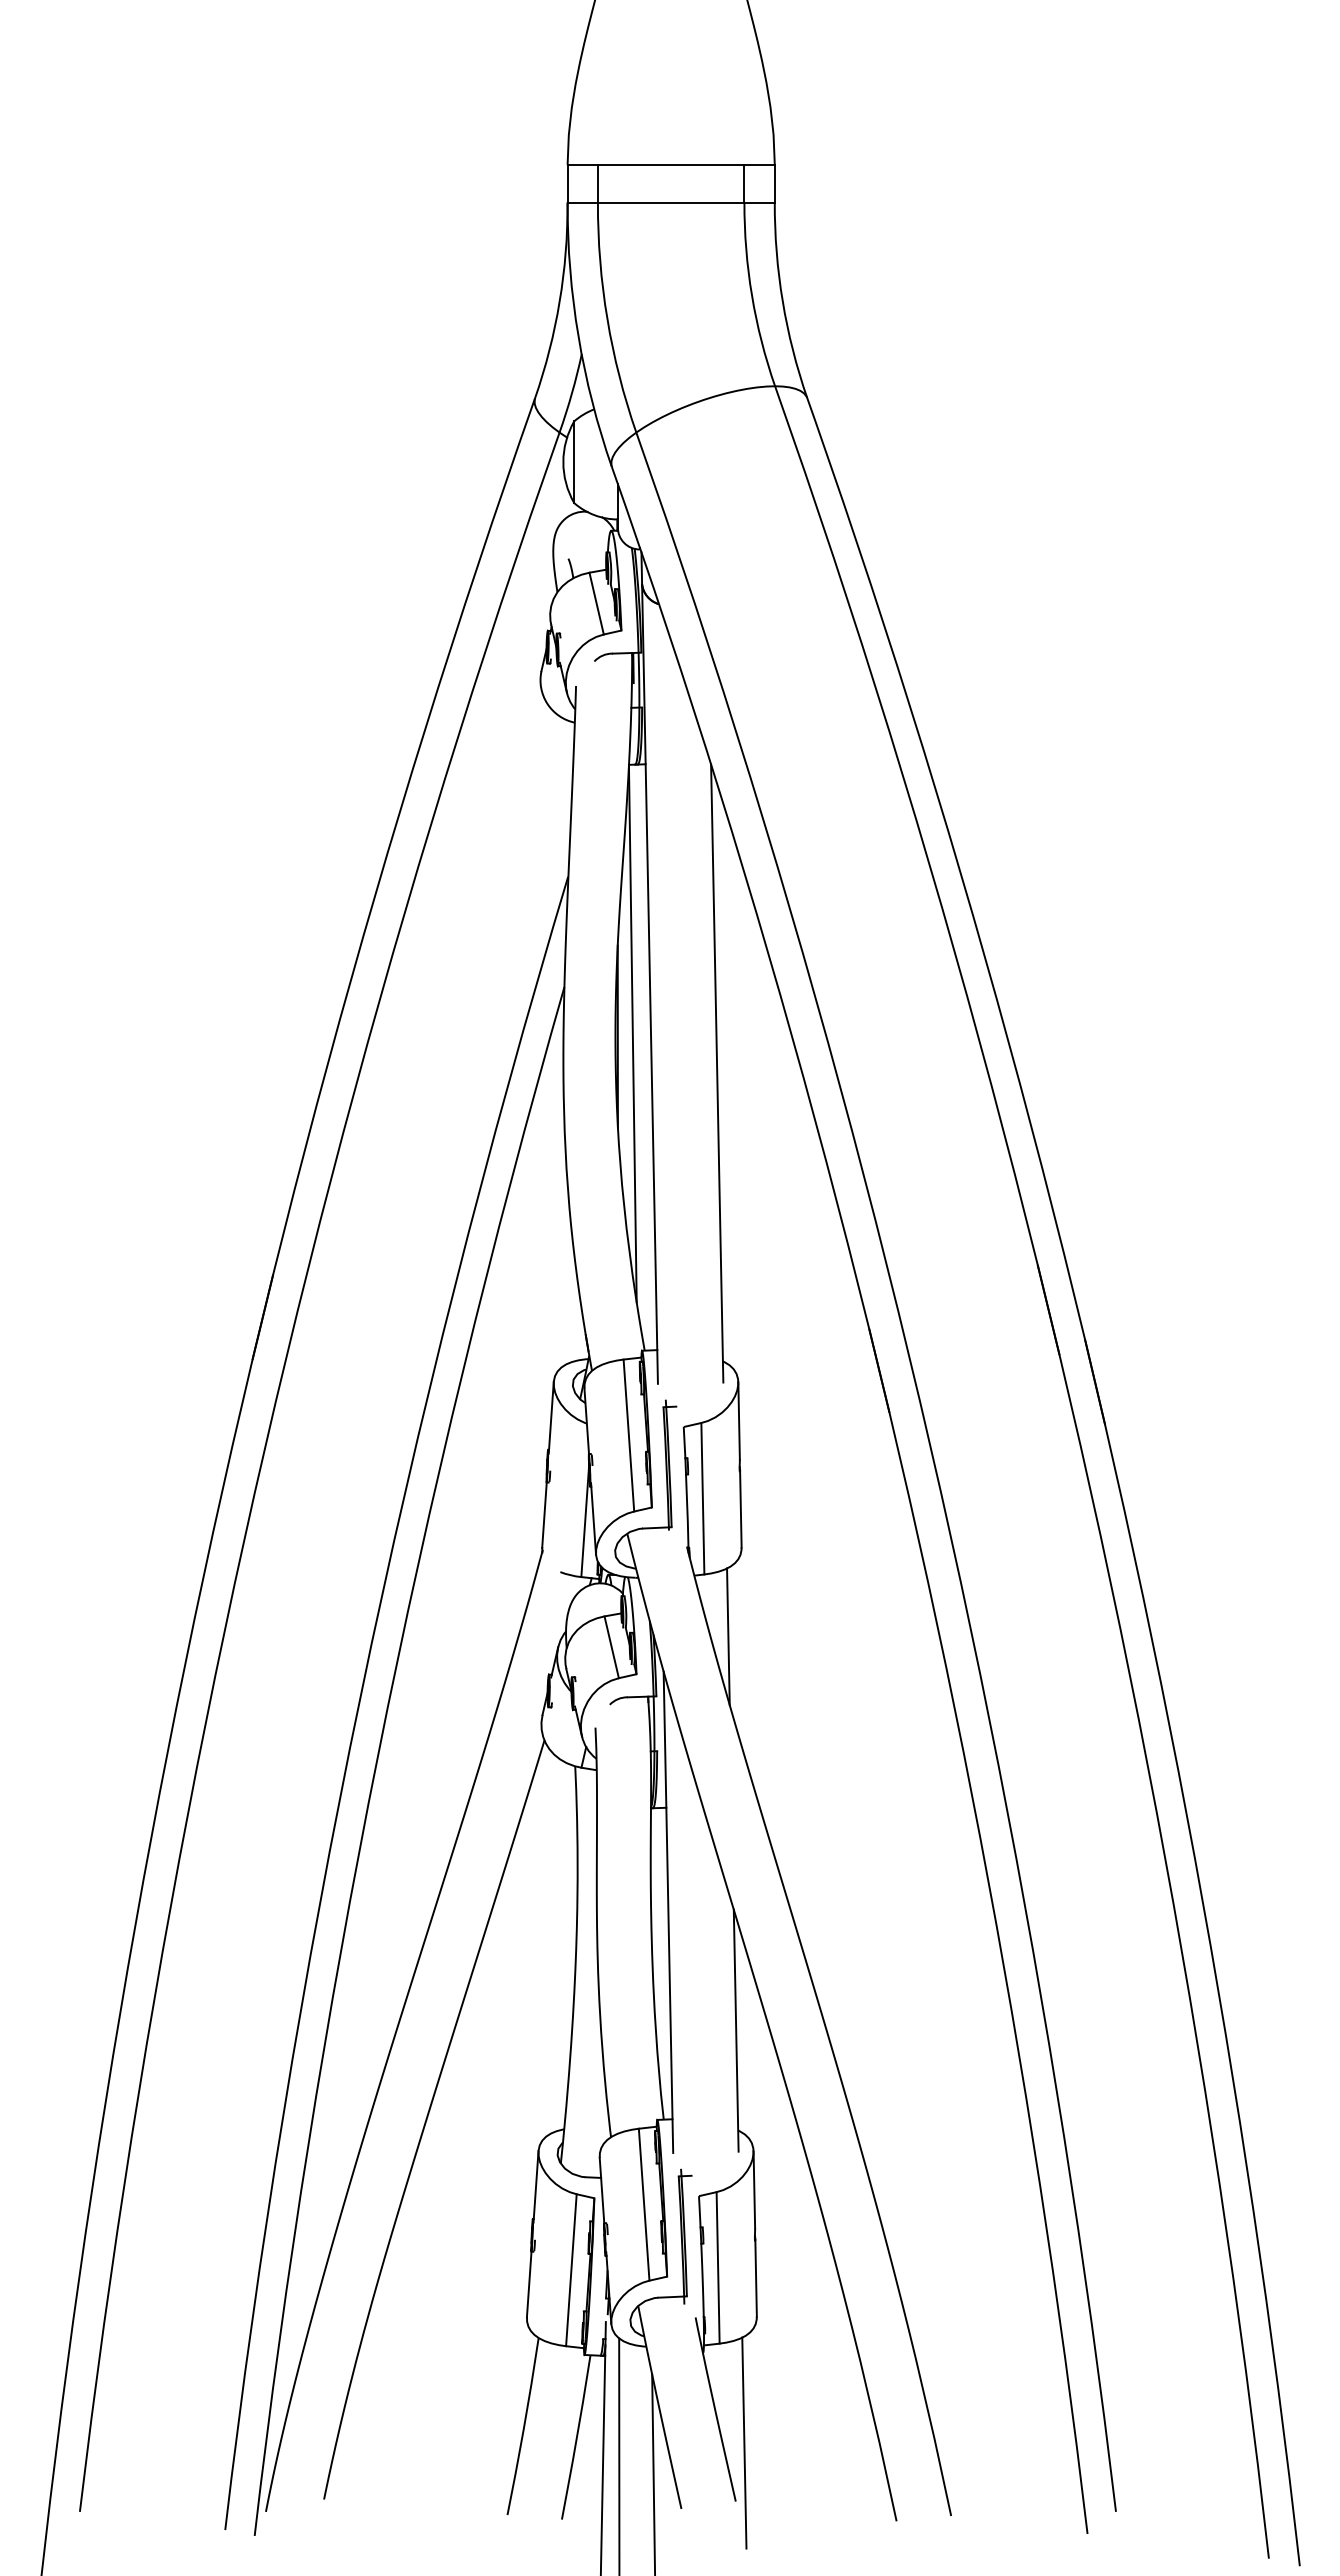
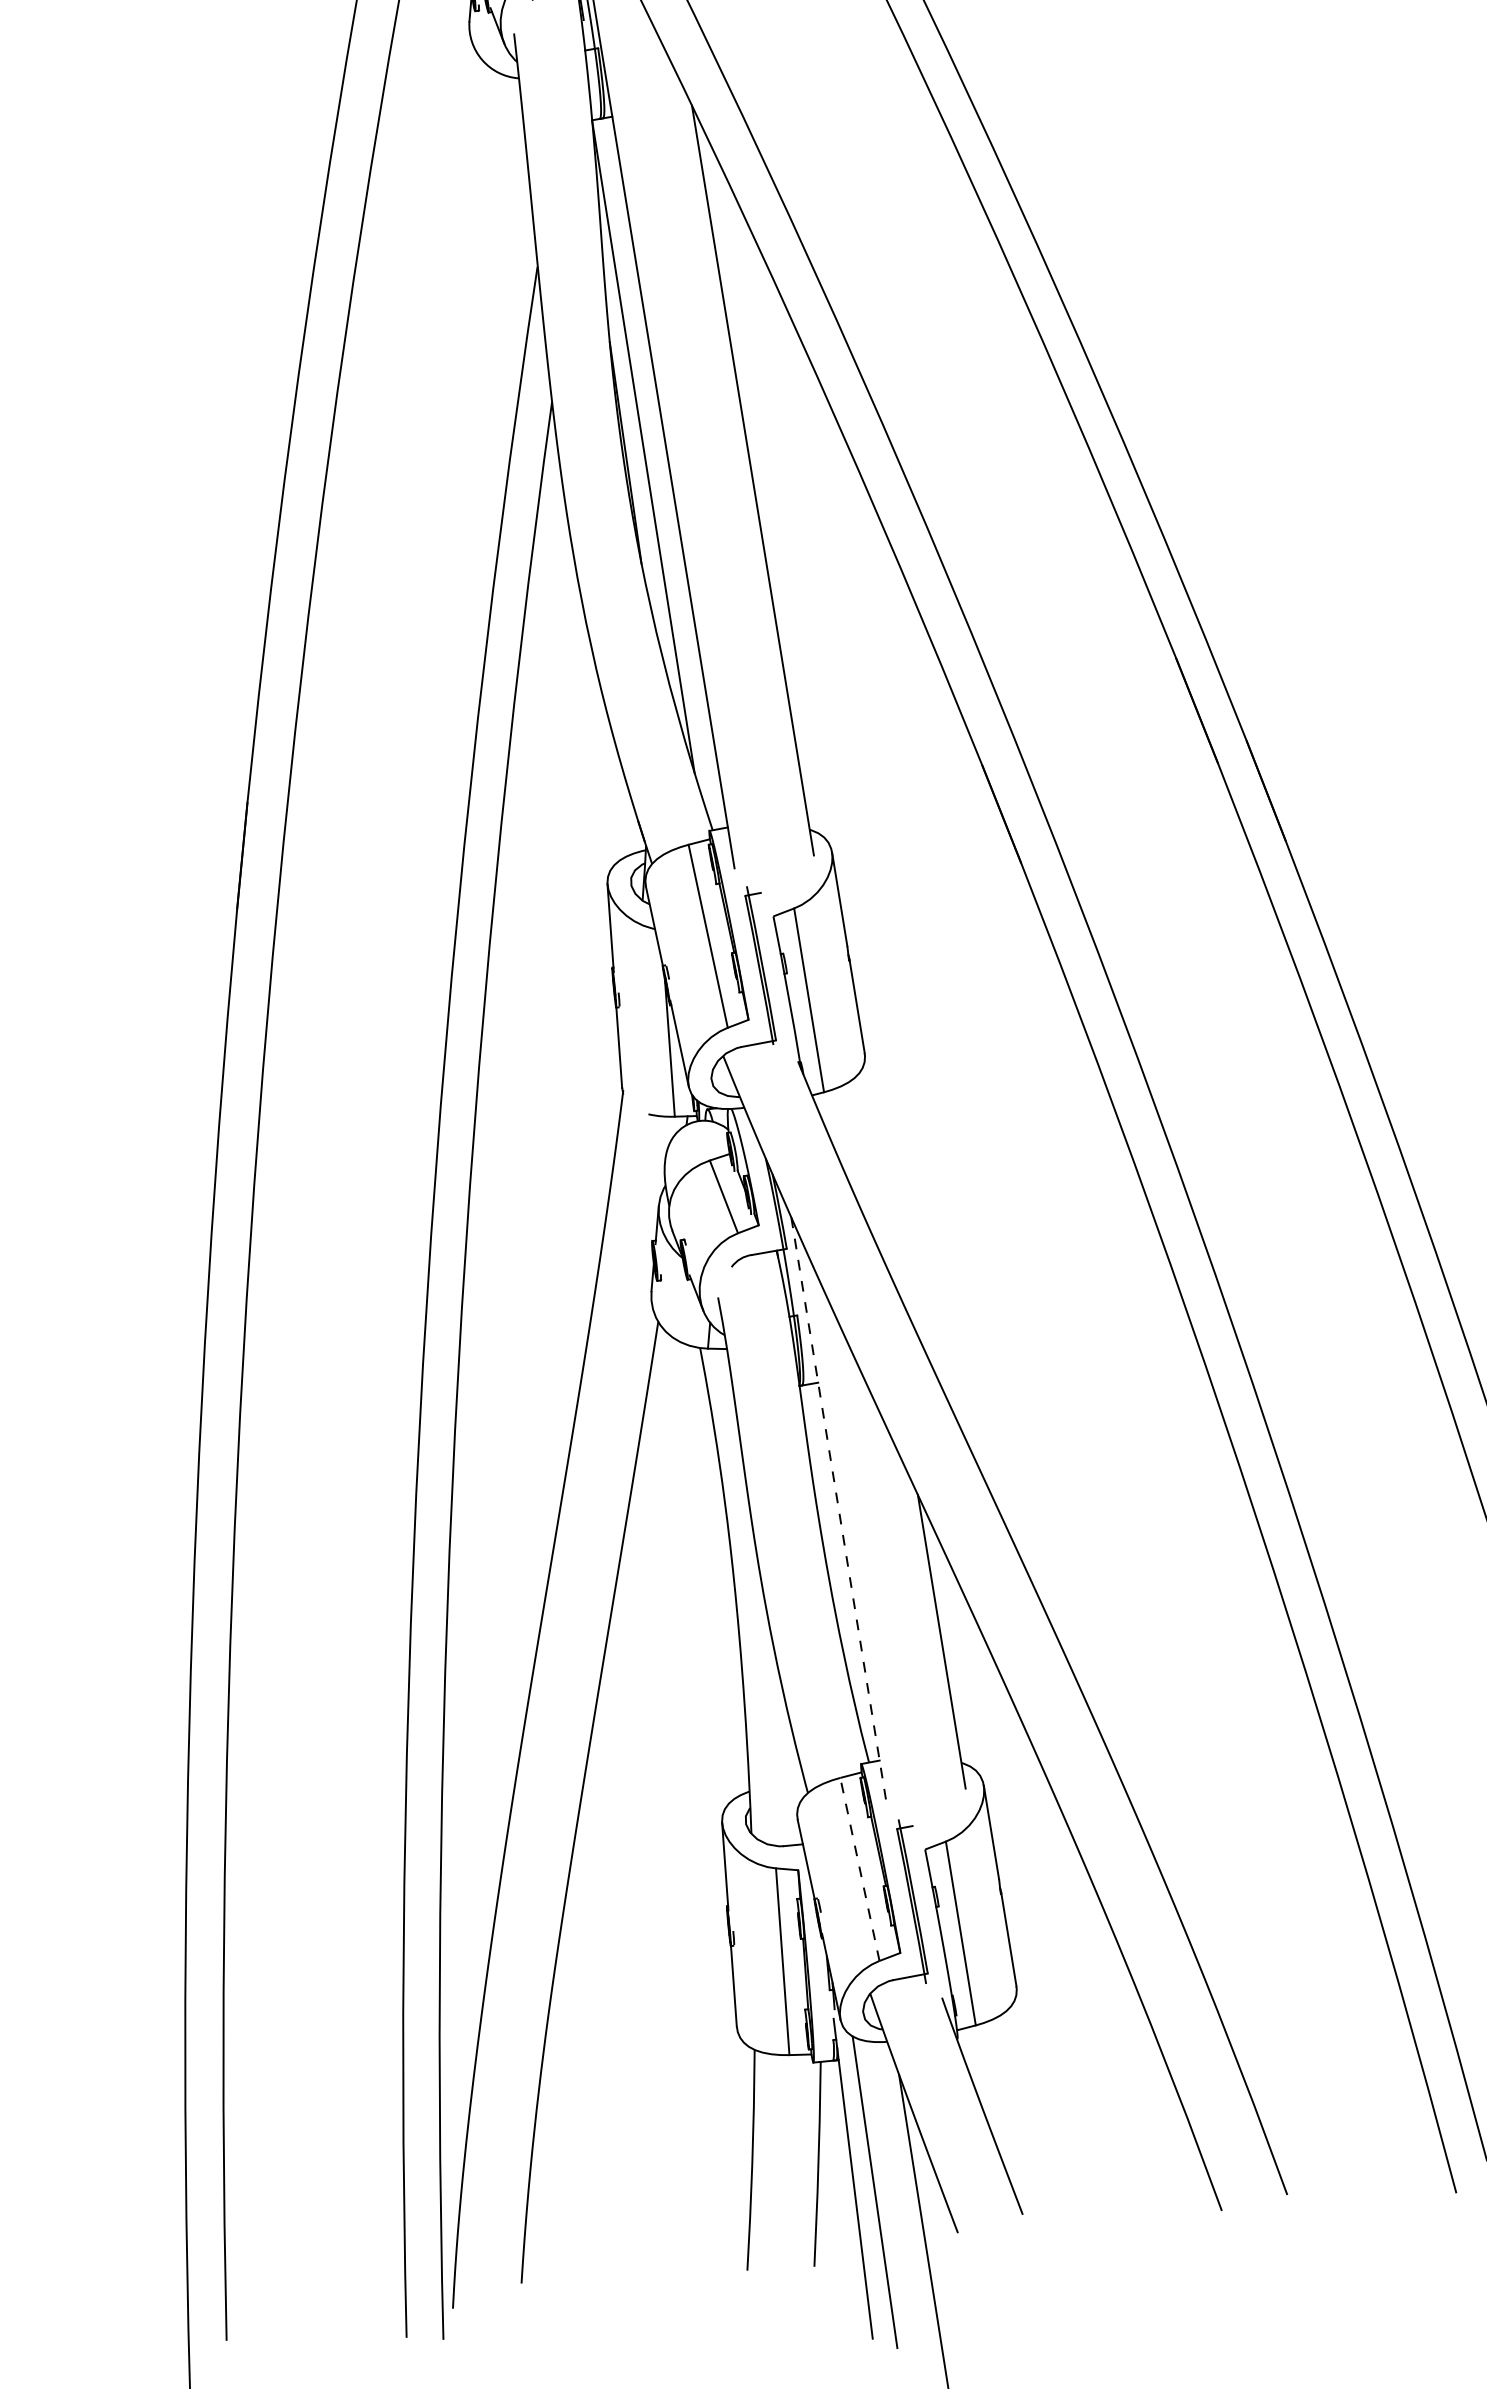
line: (728, 1636) -> (864, 1163), removed
line: (668, 1912) -> (838, 1509), solid -> dashed
line: (644, 2204) -> (860, 1869), solid -> dashed
line: (744, 2442) -> (1023, 2141), removed

